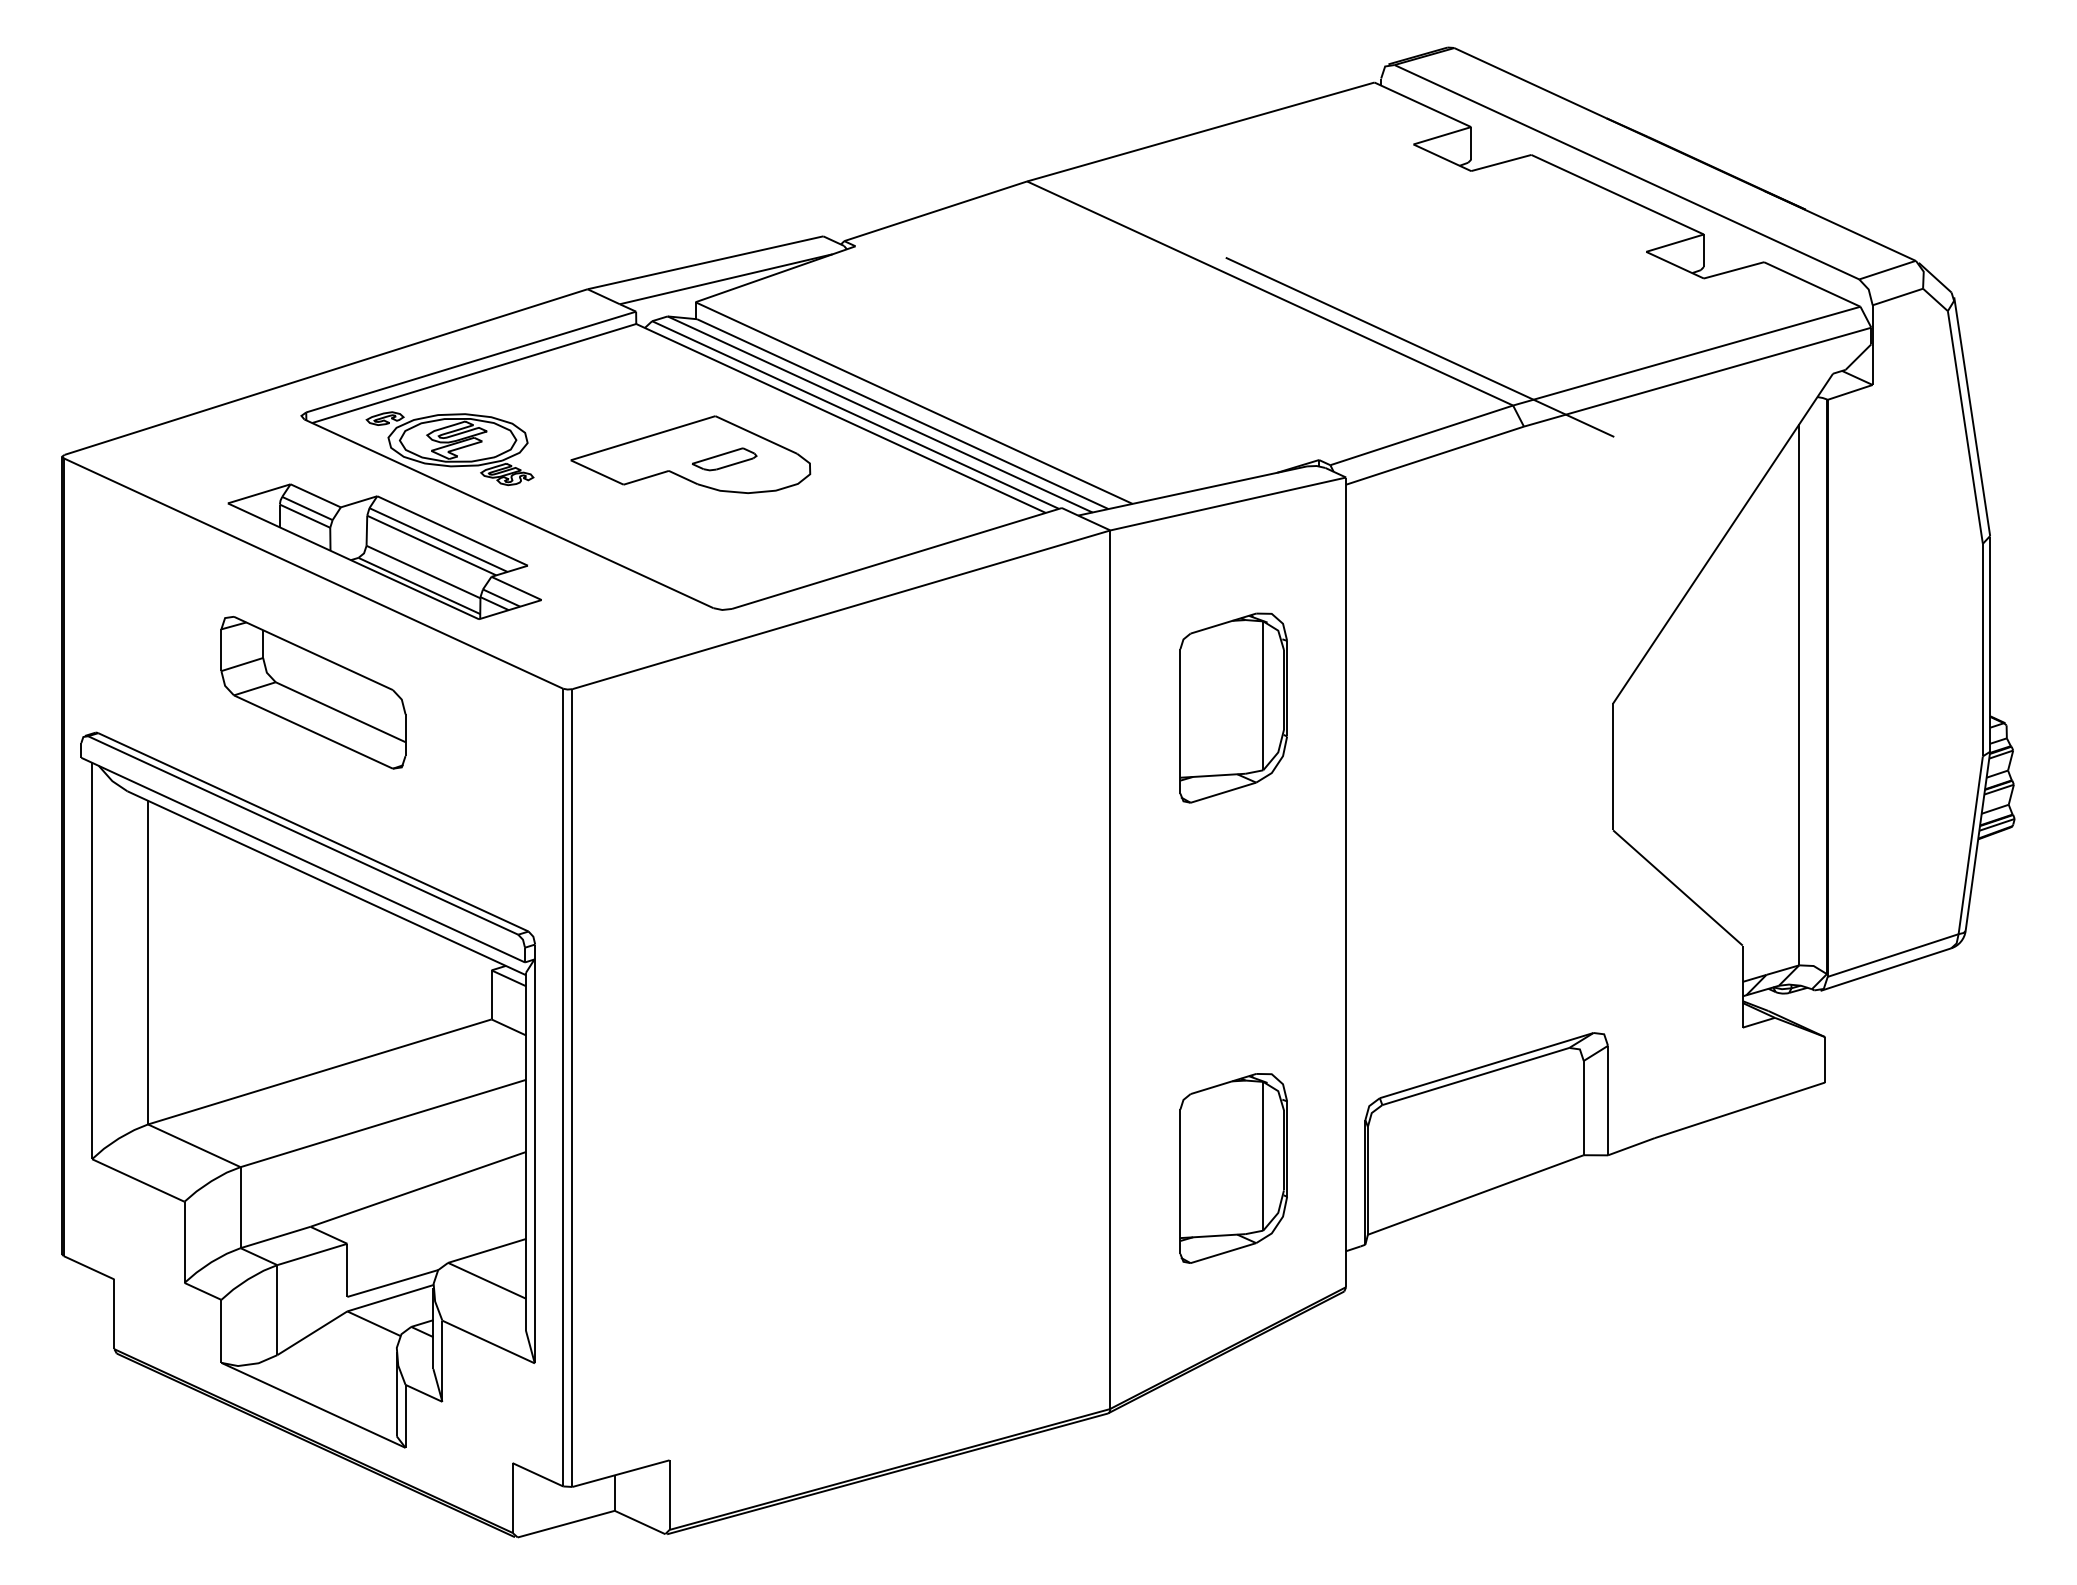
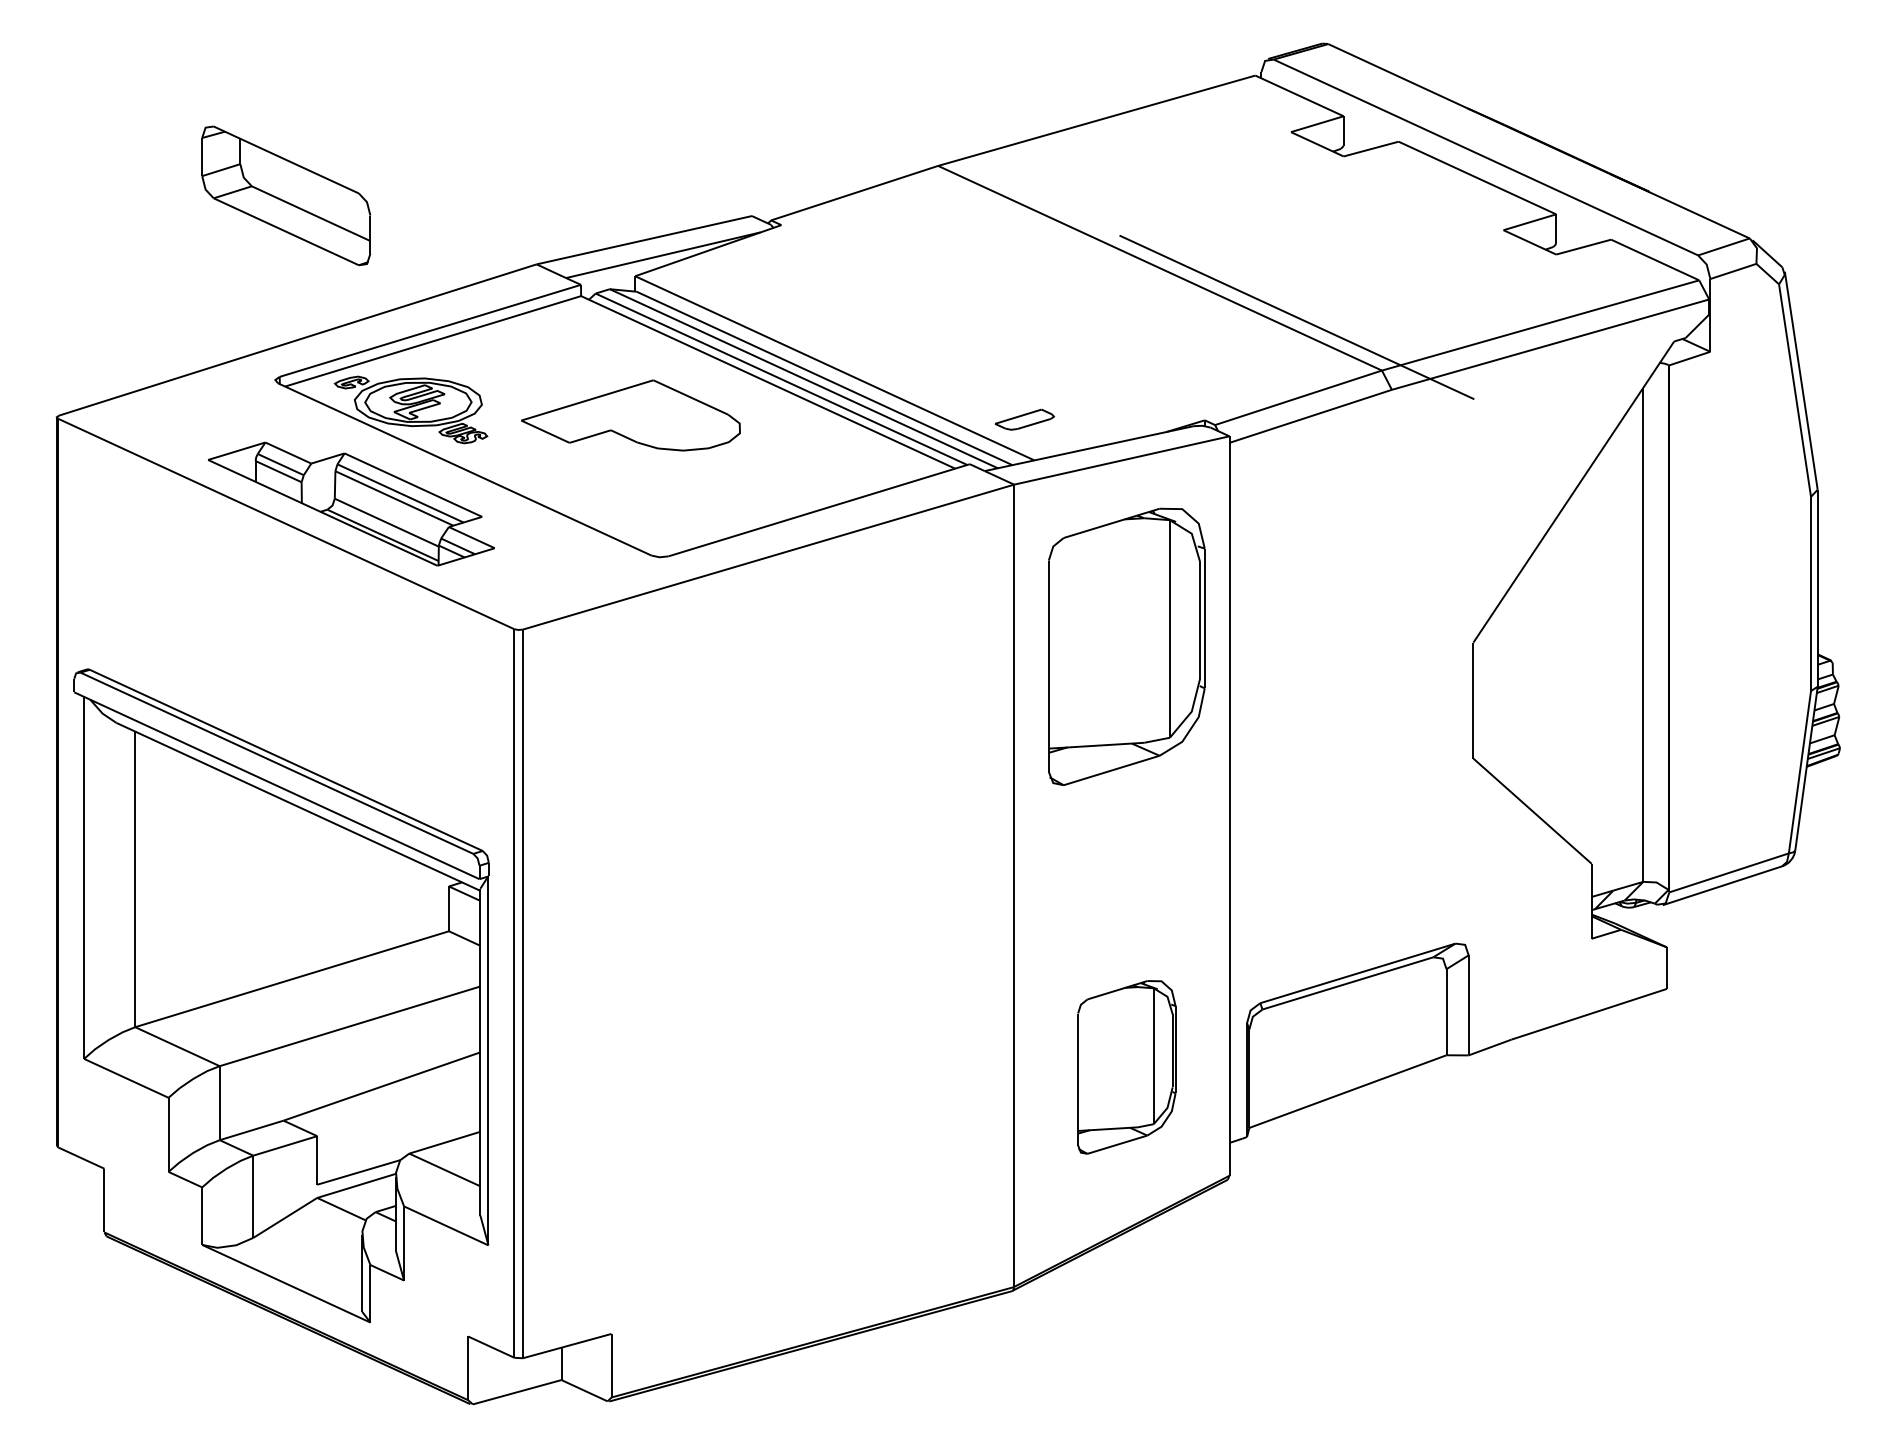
part: (724, 459) -> (1024, 419), moved
part: (313, 692) -> (286, 195), moved
part: (1233, 707) -> (1126, 646), size x1.6

